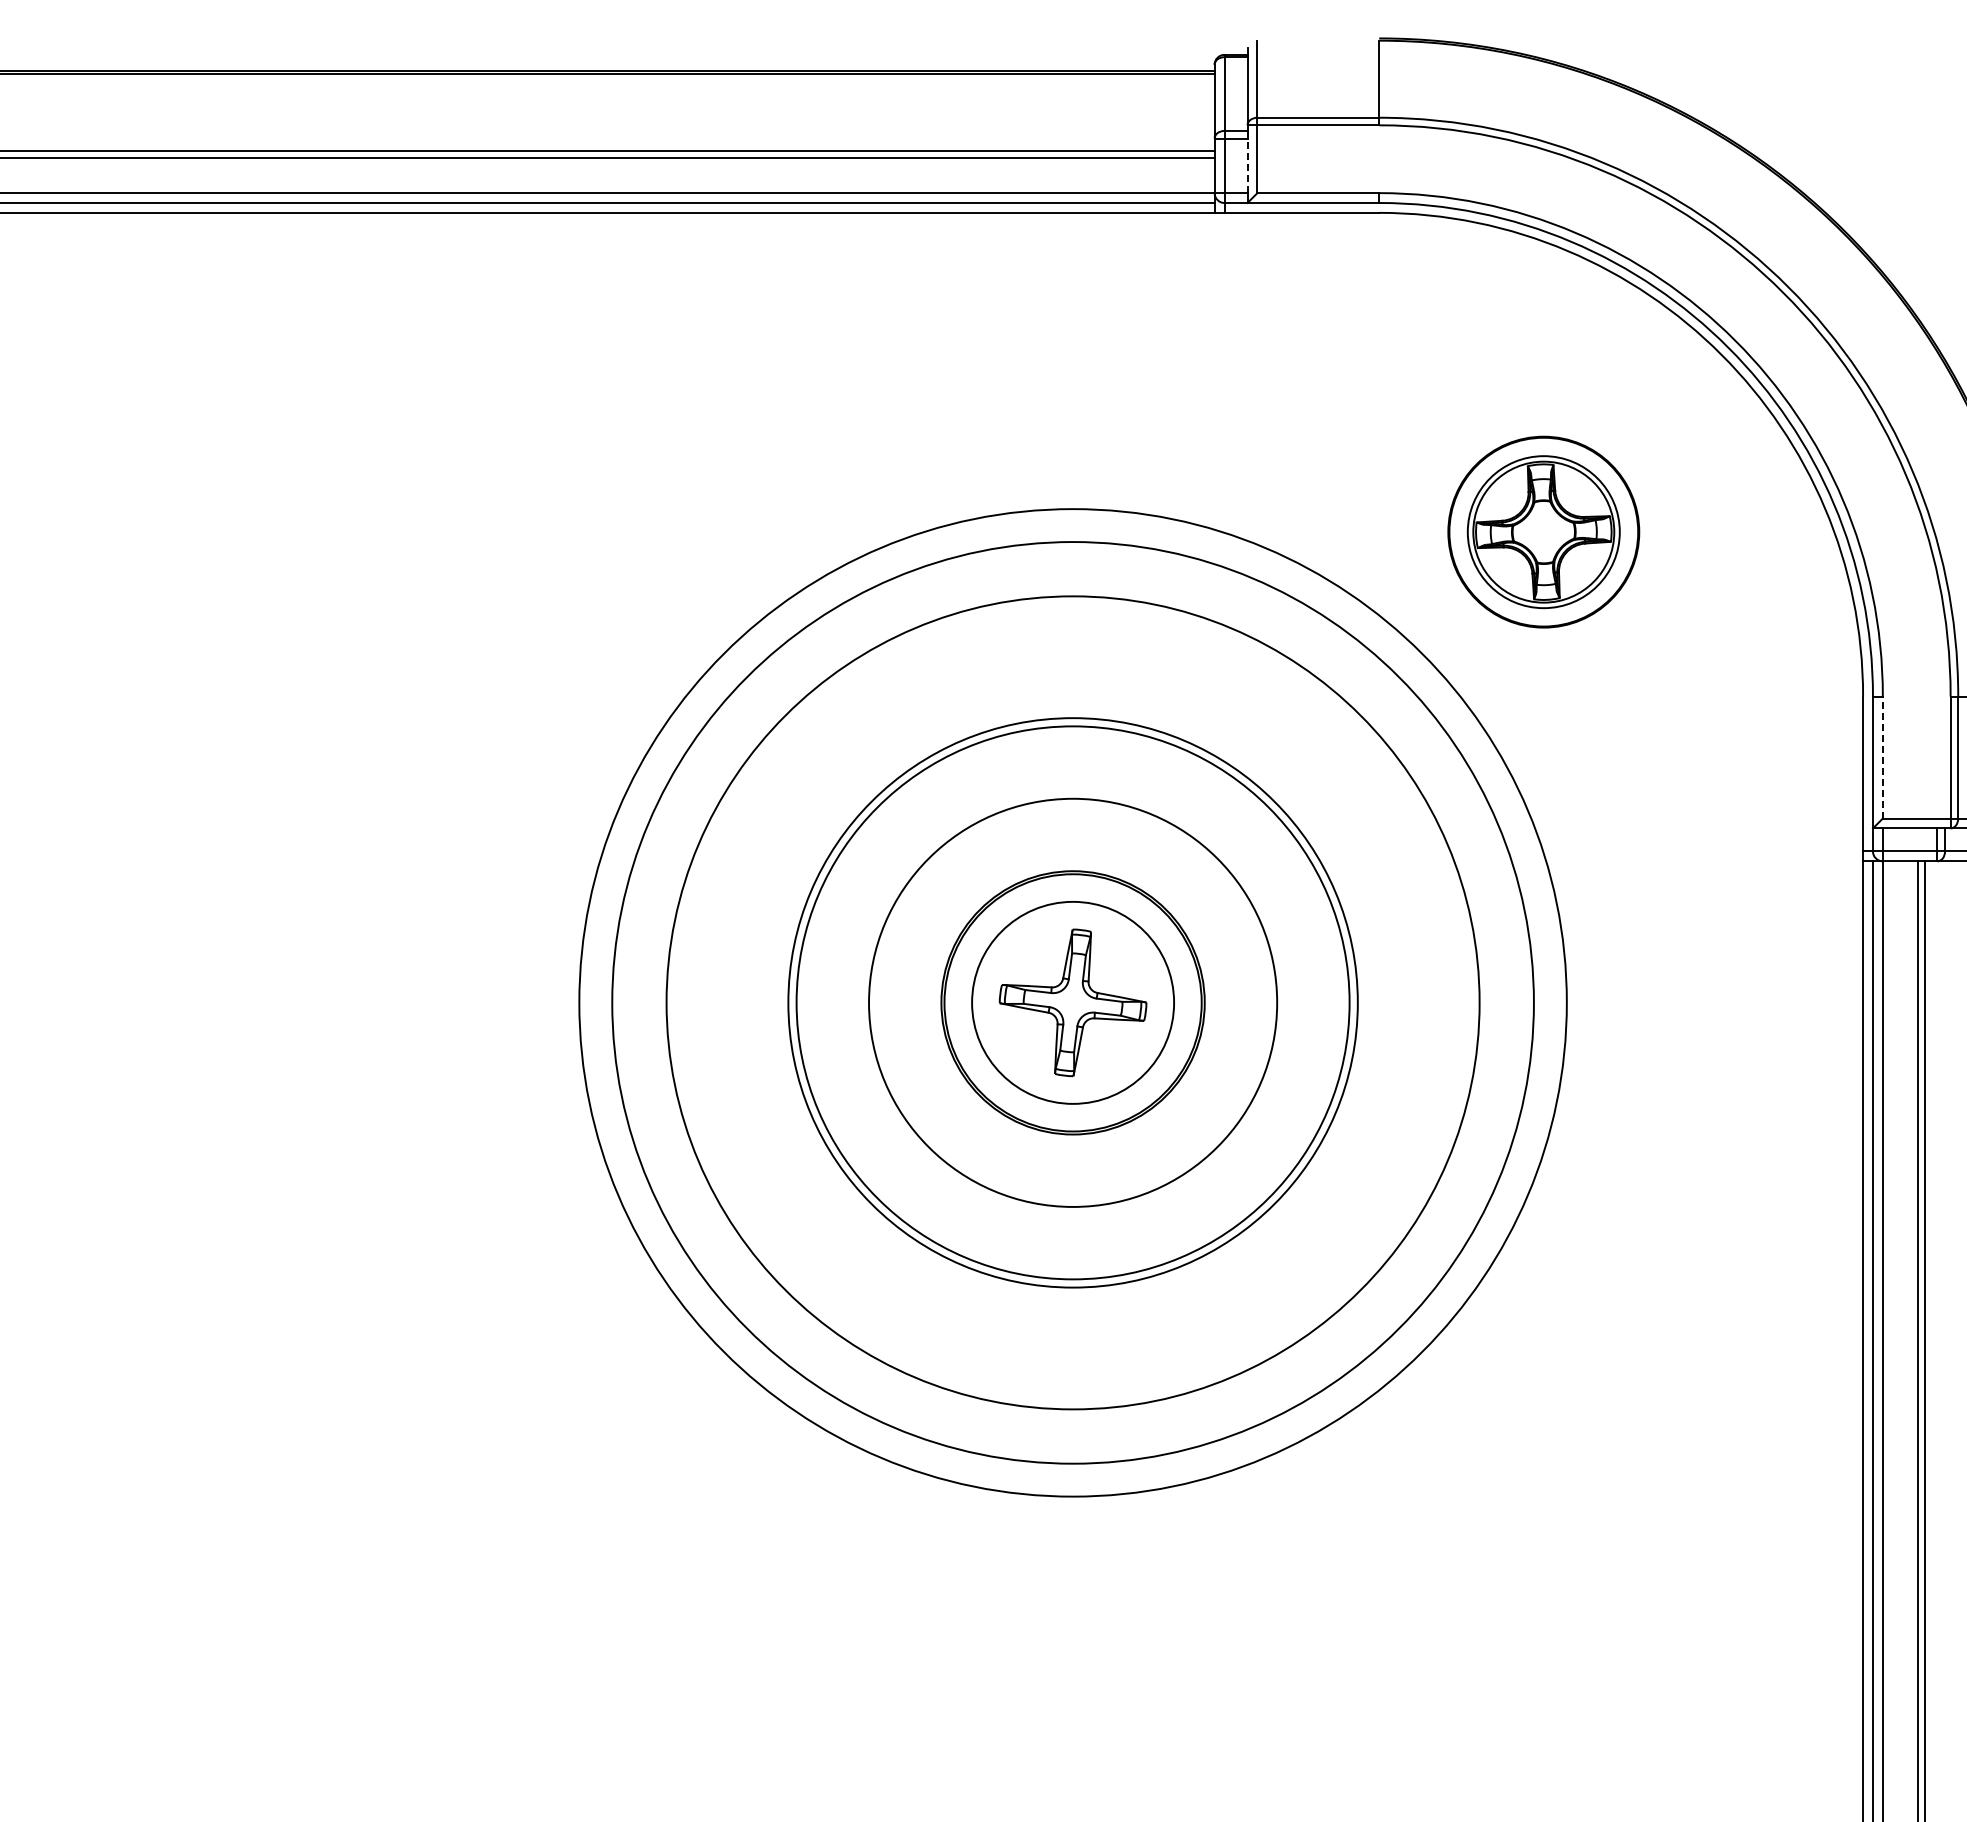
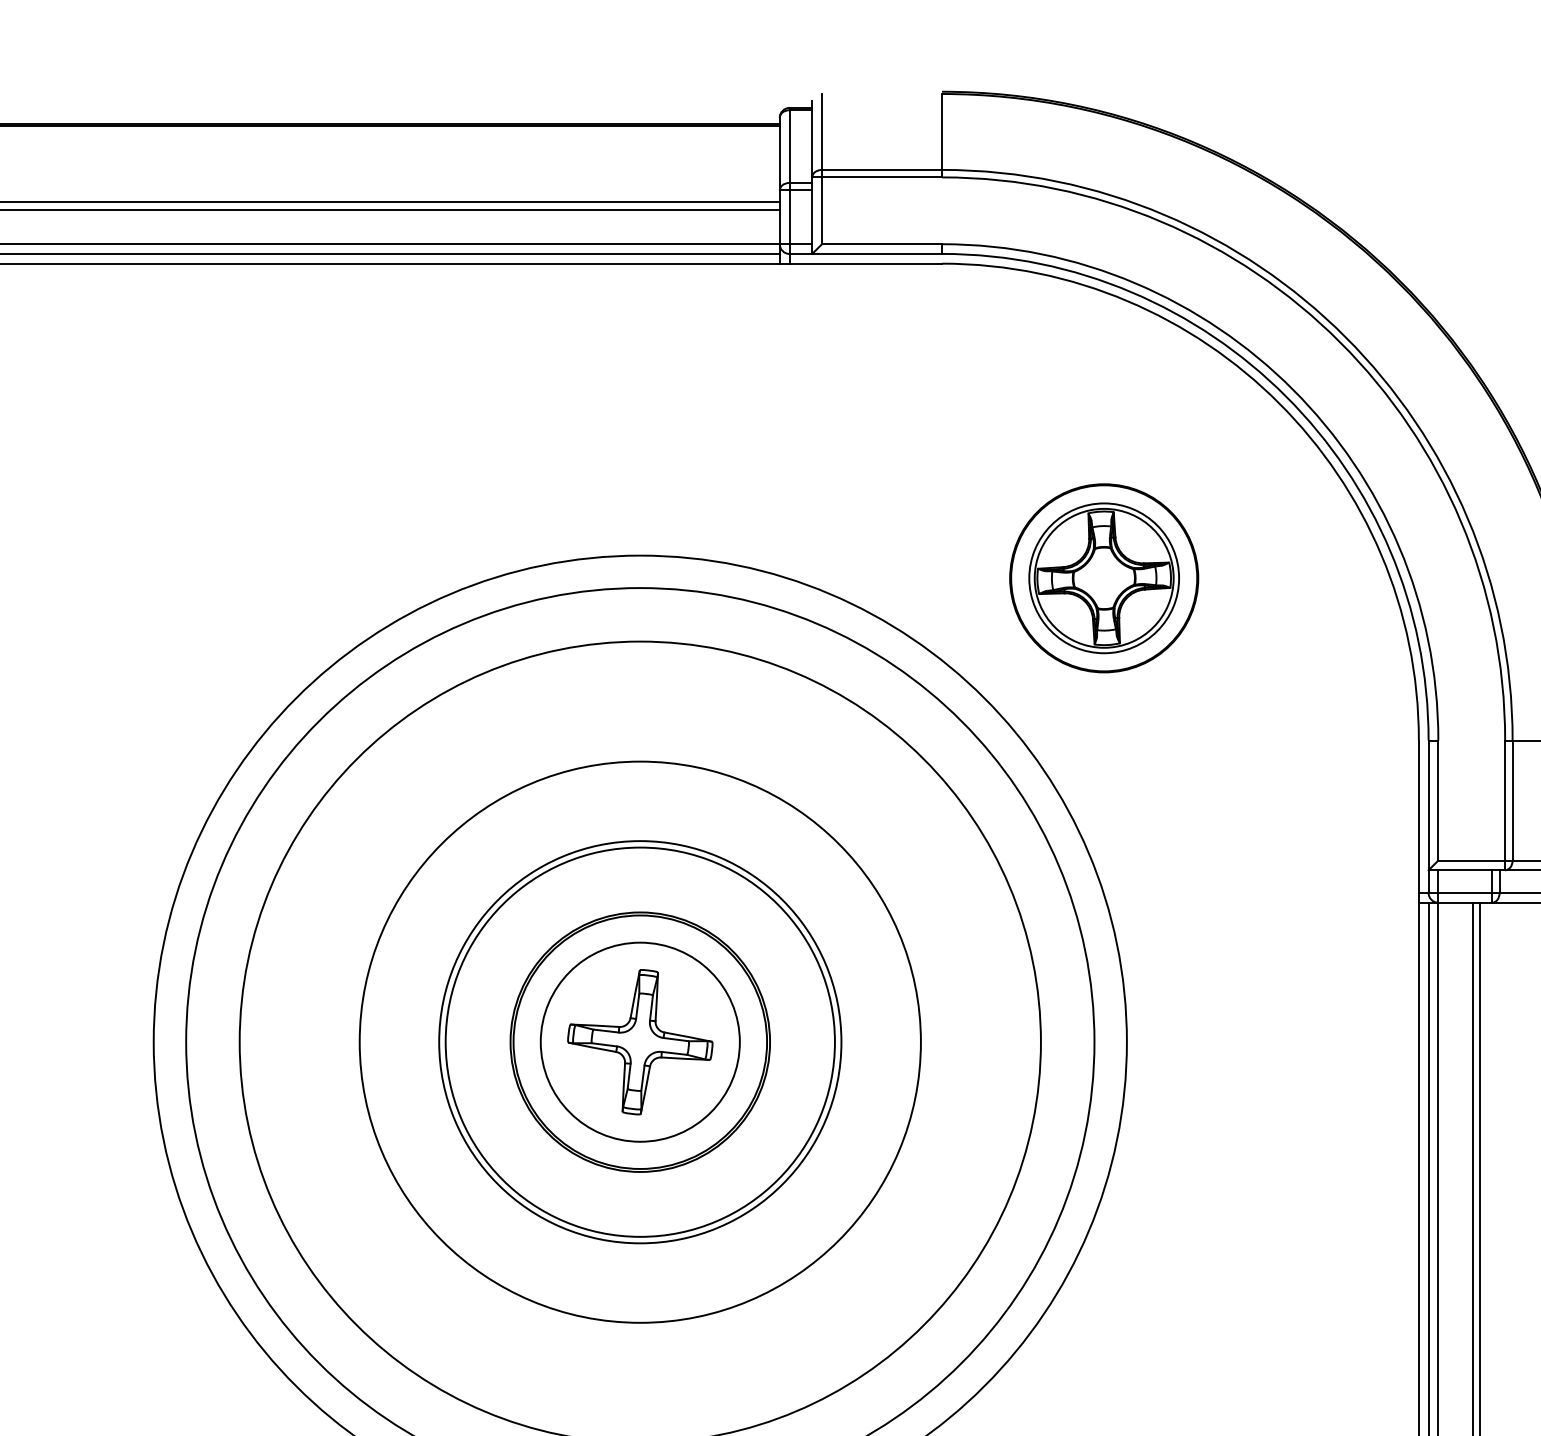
line: (1247, 165) -> (812, 216), dashed -> solid
line: (1882, 757) -> (1437, 800), dashed -> solid
circle: (1072, 1002) -> (639, 1041), size x0.71

